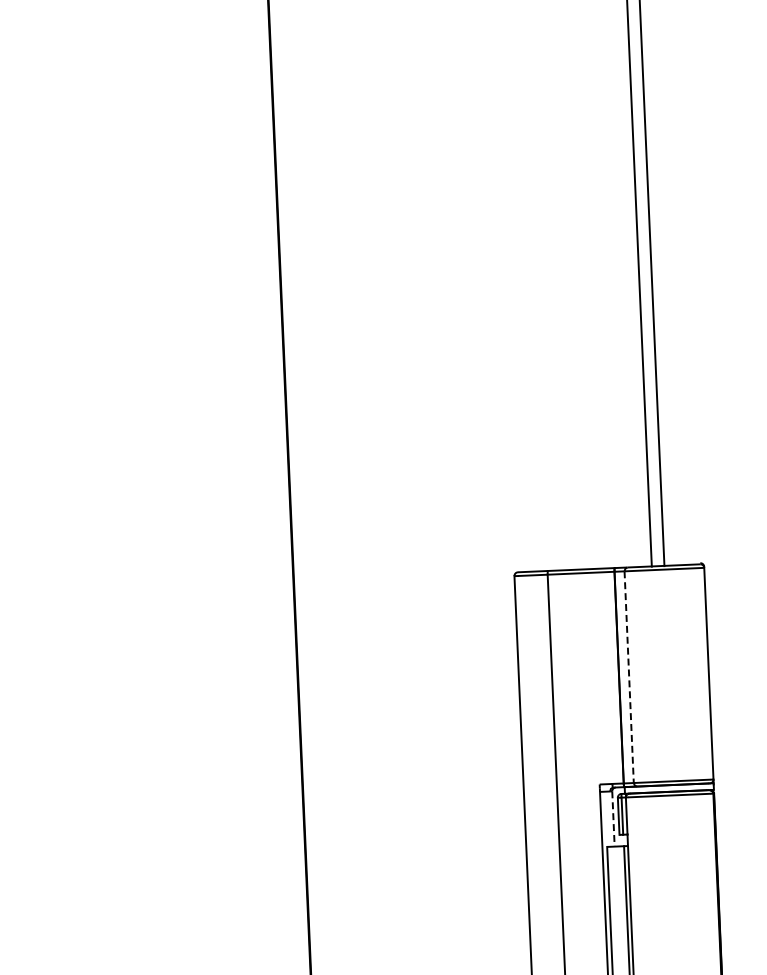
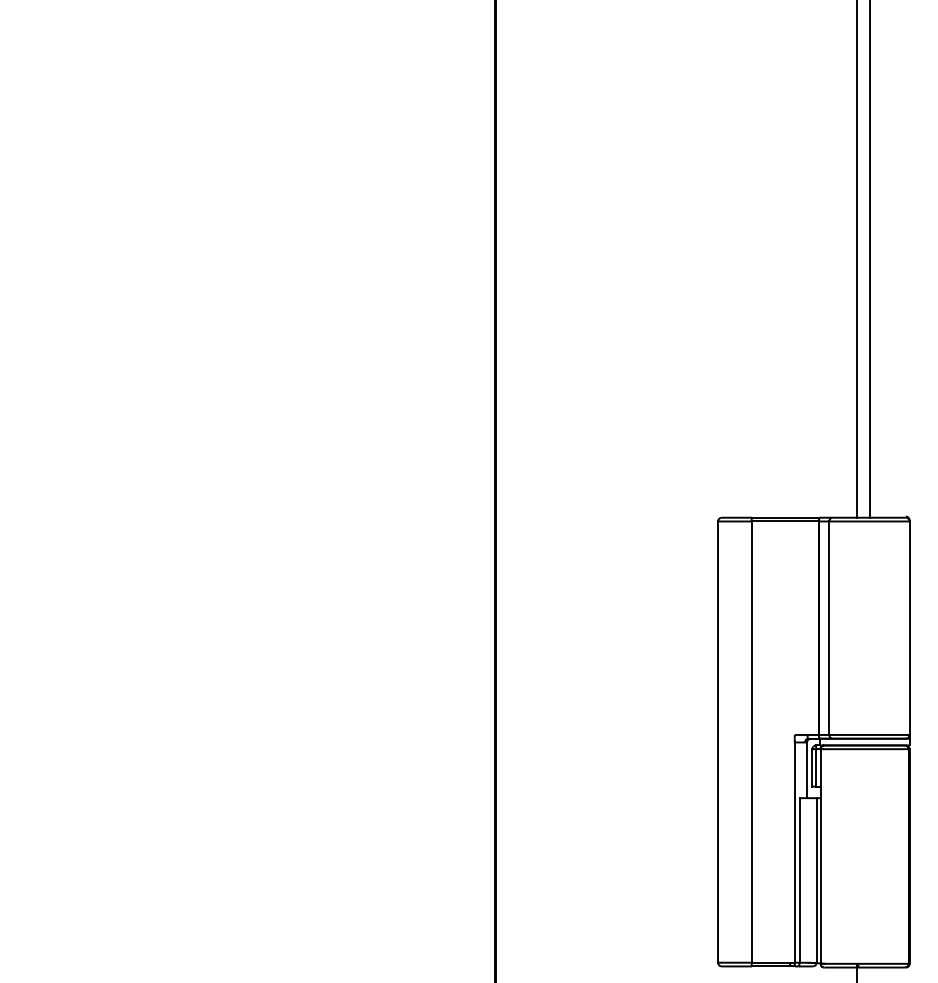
line: (629, 677) -> (829, 628), dashed -> solid
line: (613, 819) -> (807, 770), dashed -> solid

